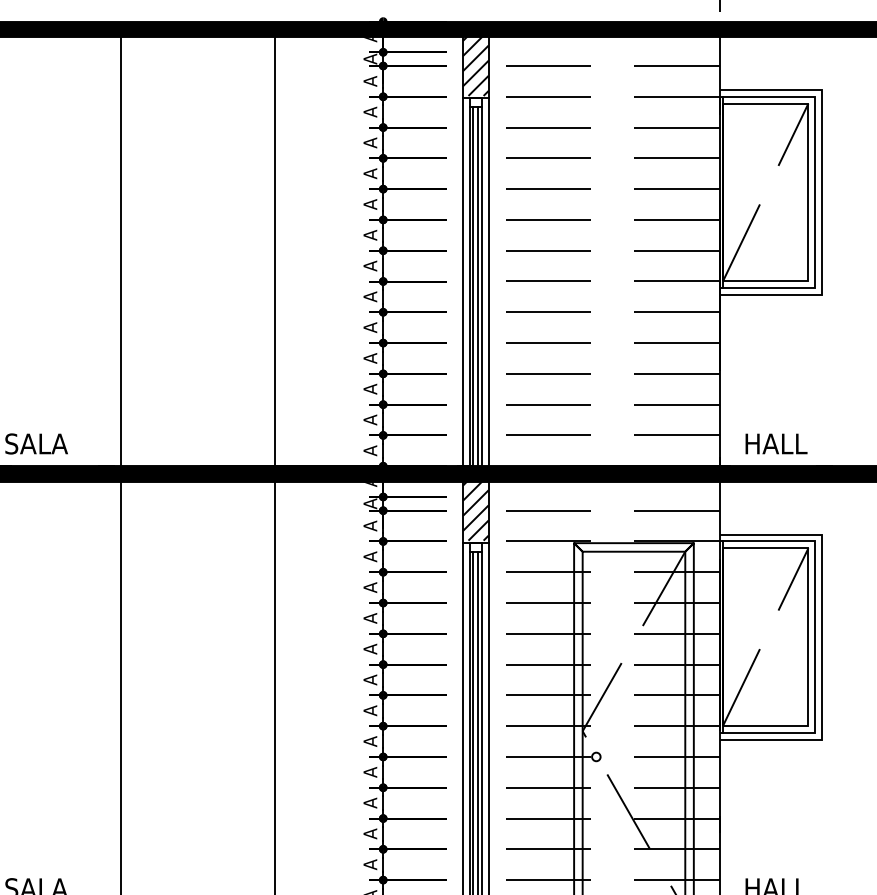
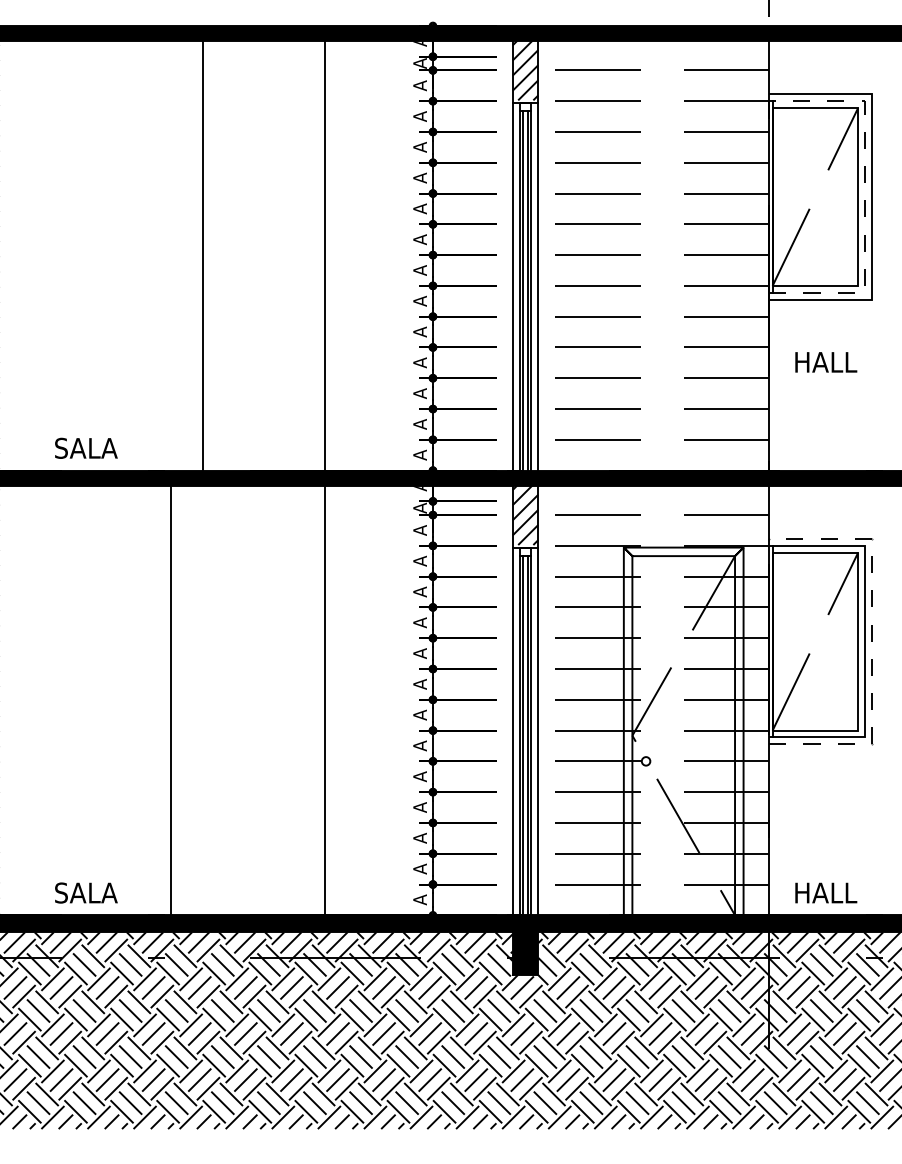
line: (814, 192) -> (864, 196), solid -> dashed
line: (120, 251) -> (202, 255), moved
text: (776, 444) -> (826, 362), moved
line: (821, 637) -> (871, 641), solid -> dashed

